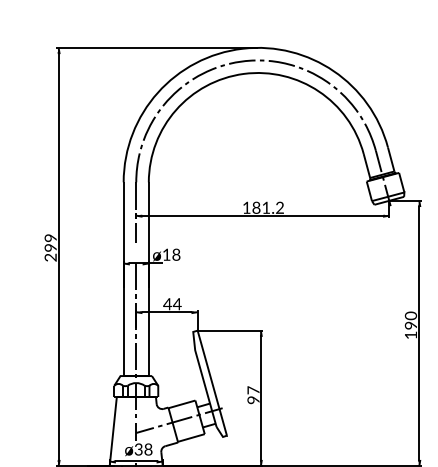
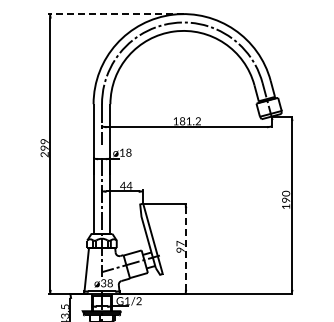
line: (156, 48) -> (115, 14), solid -> dashed
line: (260, 397) -> (185, 248), solid -> dashed

